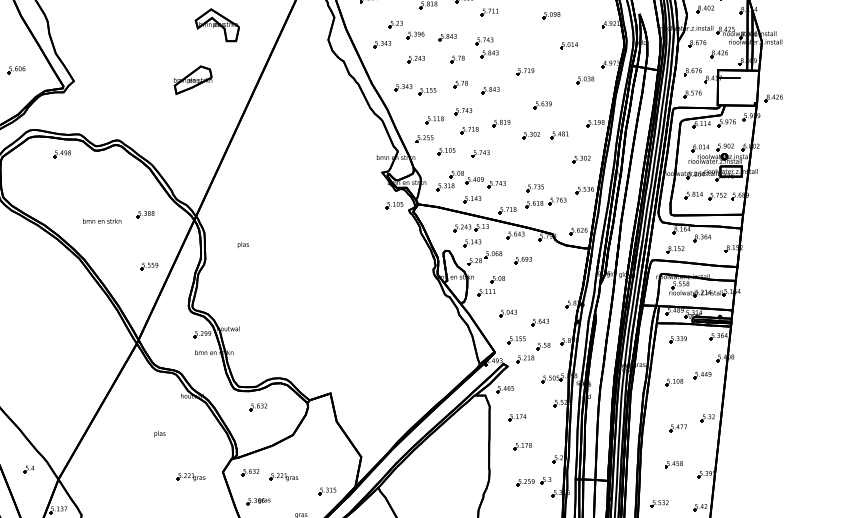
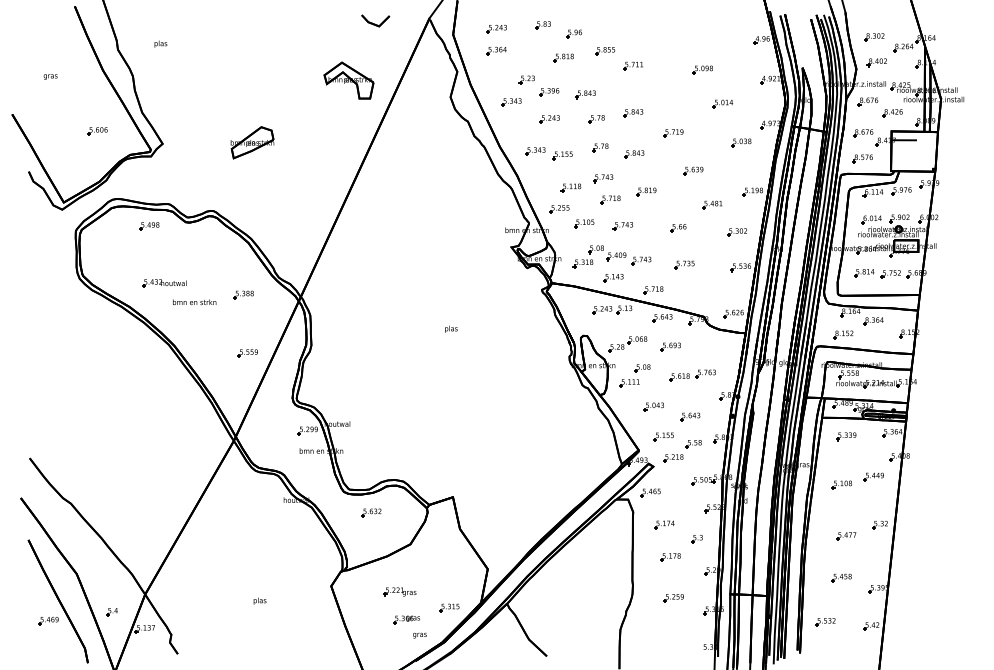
part: (216, 25) -> (348, 80), moved
part: (484, 41) -> (627, 98), removed
part: (193, 79) -> (252, 142), moved
part: (773, 98) -> (954, 163), removed
part: (530, 135) -> (679, 205), removed
part: (529, 155) -> (678, 228), added
part: (545, 202) -> (692, 375), moved
part: (75, 204) -> (164, 283), added
part: (394, 205) -> (525, 284), removed
part: (472, 243) -> (613, 327), removed
text: (243, 244) -> (451, 328), moved
text: (159, 433) -> (259, 600), moved
part: (28, 469) -> (111, 612), moved
part: (250, 472) -> (362, 586), removed
part: (190, 476) -> (294, 591), removed
part: (545, 481) -> (696, 539), moved
part: (258, 501) -> (406, 619), moved

